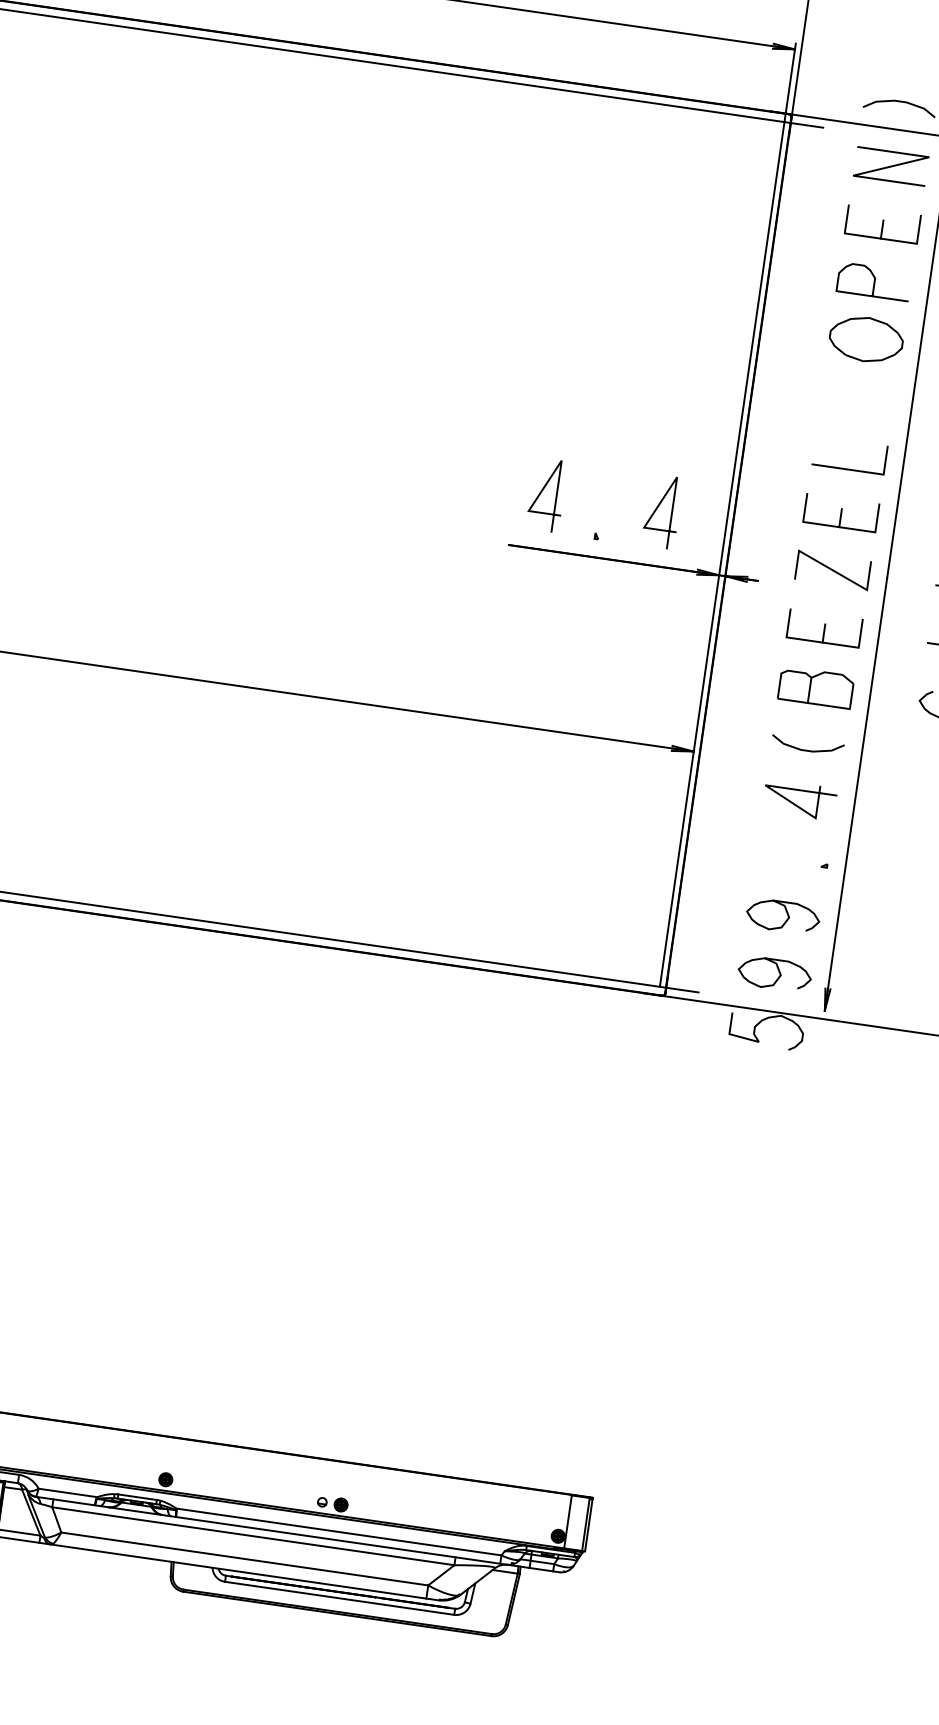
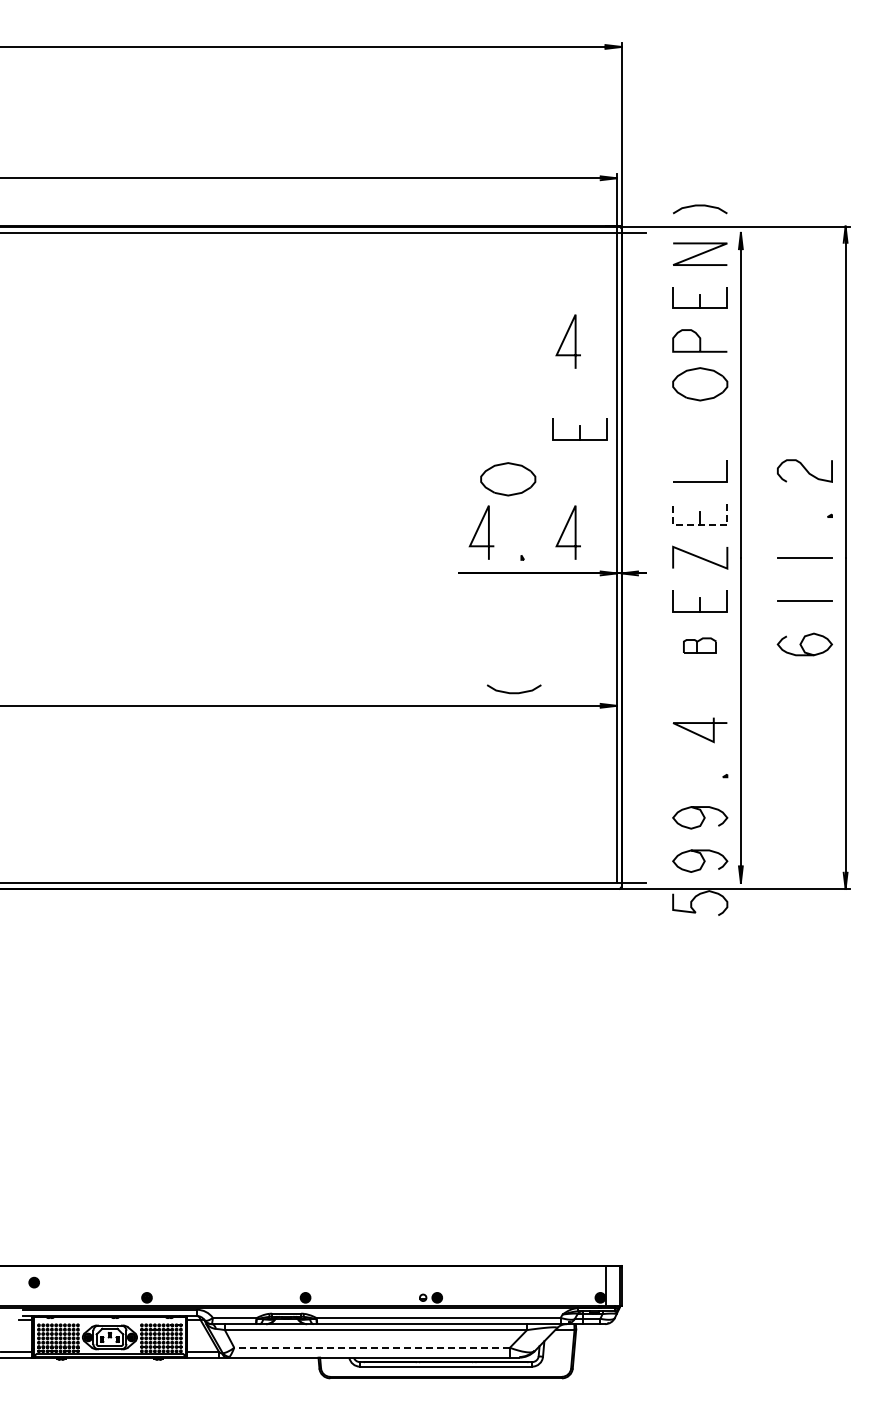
line: (693, 256) -> (564, 341), added
part: (696, 376) -> (579, 429), added
part: (592, 429) -> (508, 479), added
line: (838, 527) -> (699, 525), solid -> dashed
part: (815, 687) -> (699, 645), size x0.6
curve: (807, 749) -> (514, 692), moved
line: (245, 1558) -> (372, 1347), solid -> dashed

